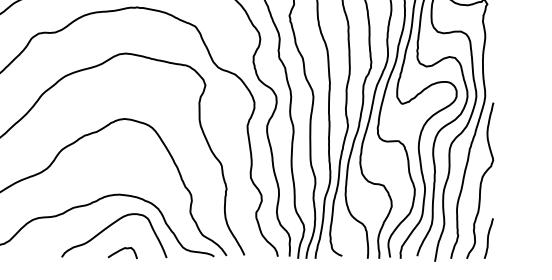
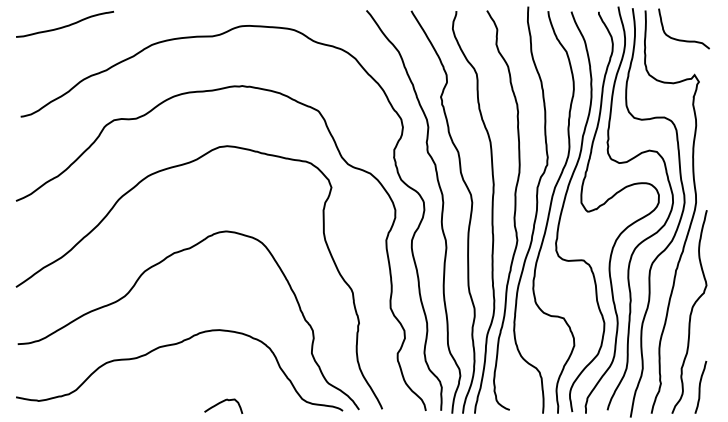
curve: (109, 227) -> (206, 372), removed

